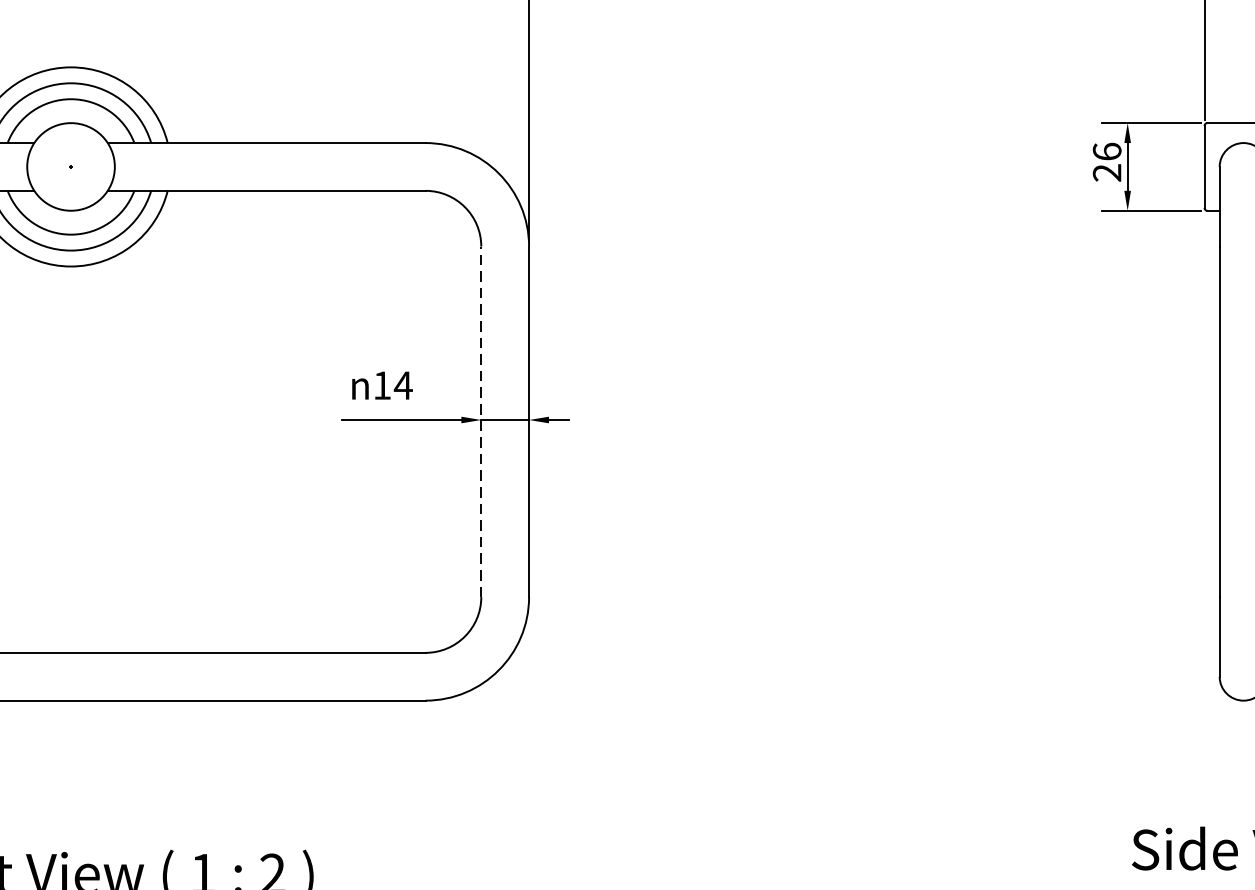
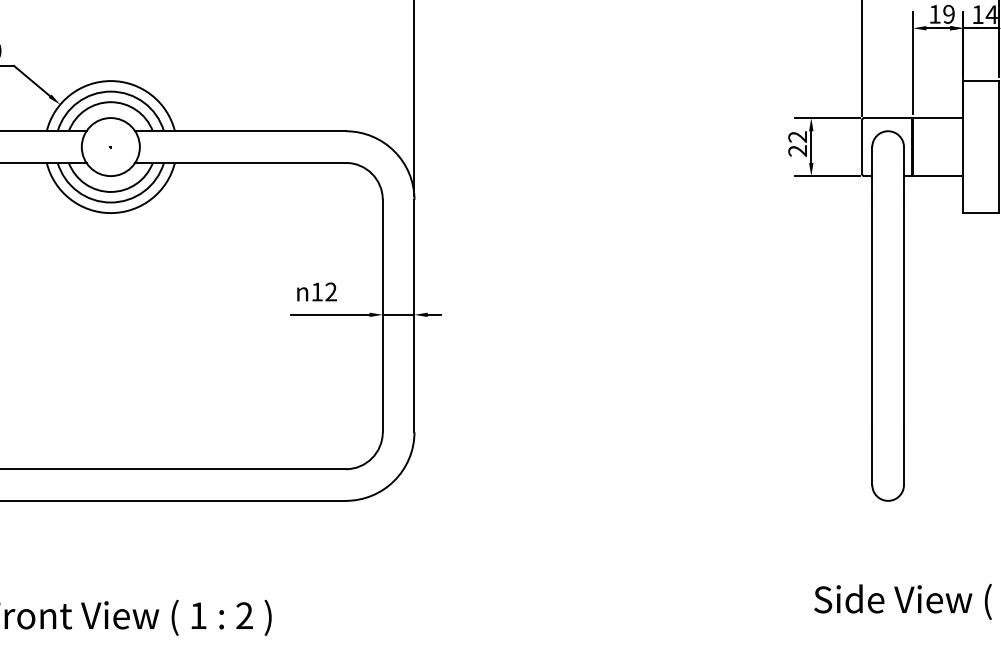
text: (1106, 150) -> (797, 136), 26 -> 22
text: (402, 384) -> (330, 291), 14 -> 12
line: (480, 420) -> (382, 315), dashed -> solid

